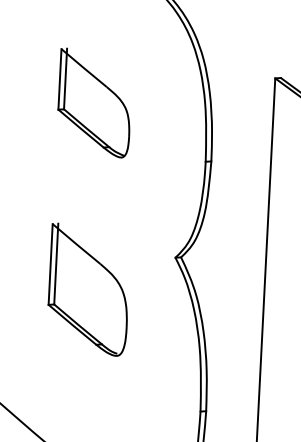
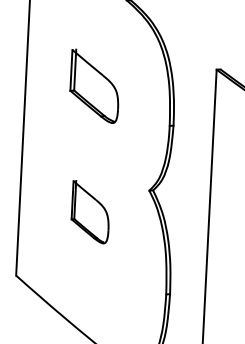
part: (86, 288) -> (89, 211), size x0.7

